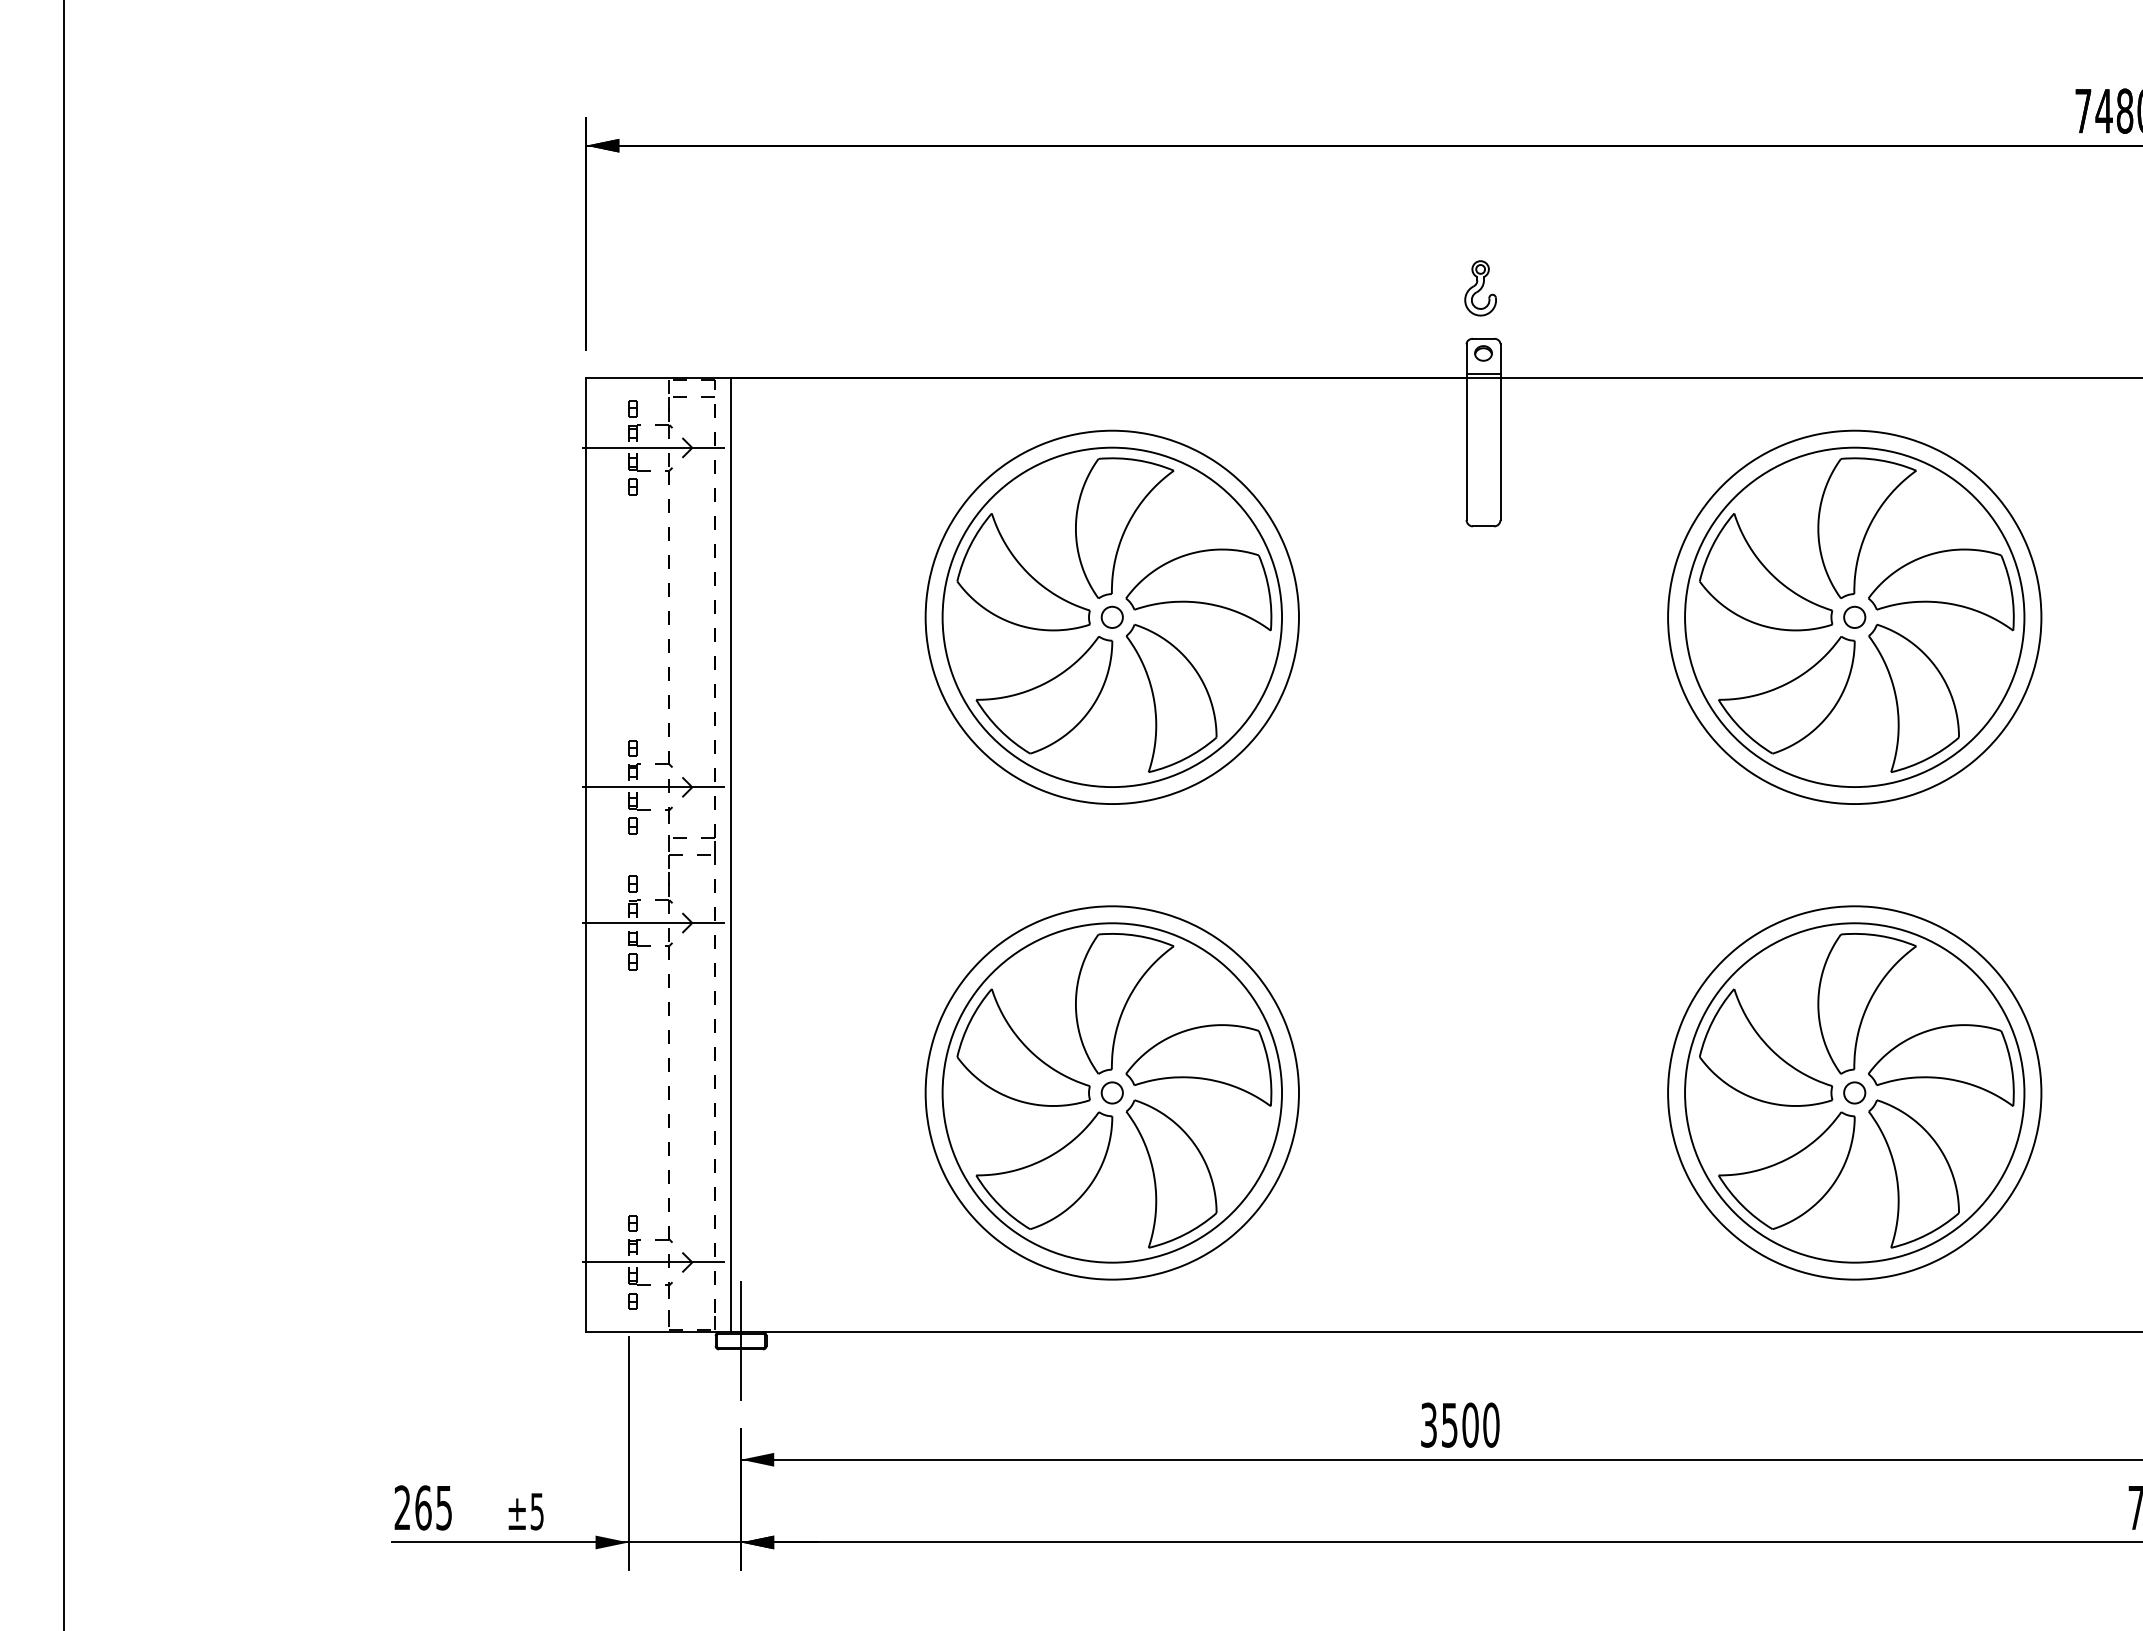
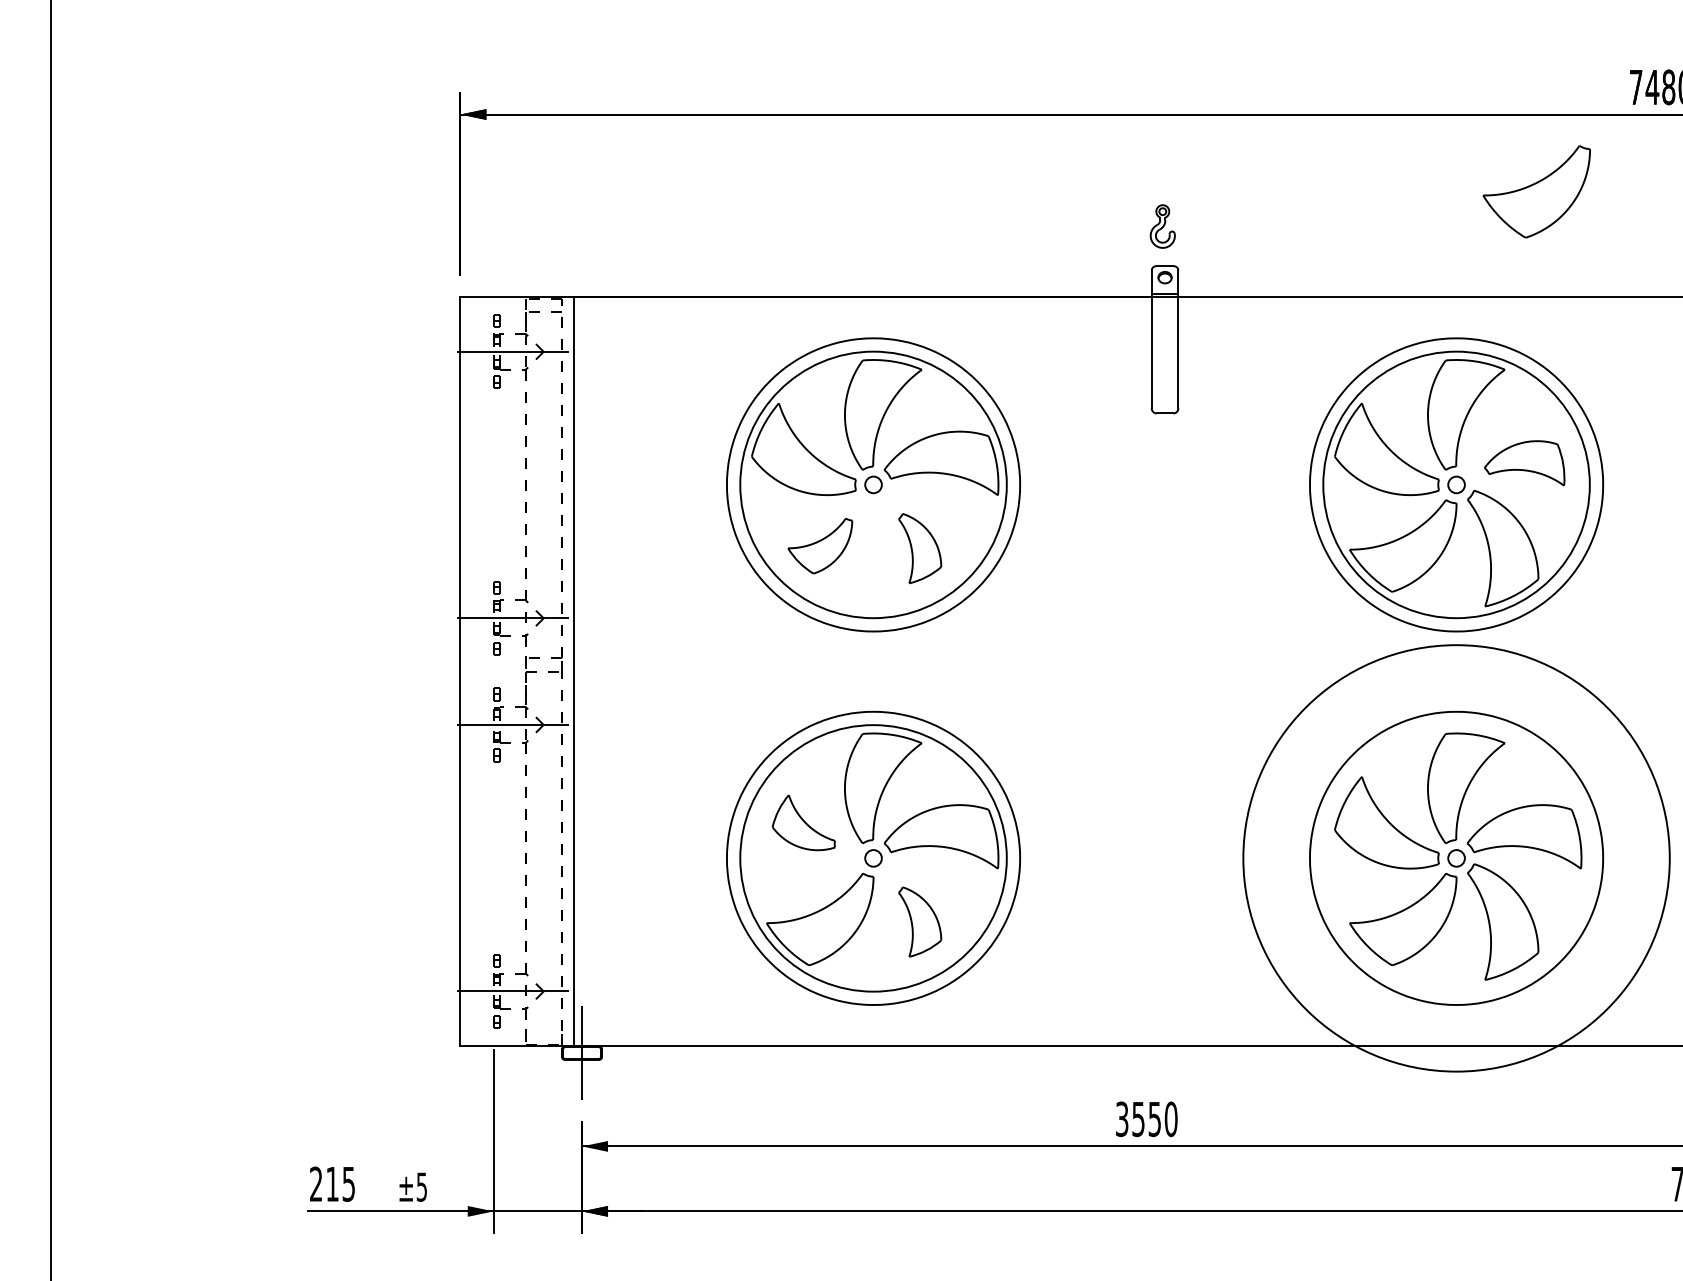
part: (1956, 244) -> (1536, 192), added
part: (1941, 589) -> (1524, 463), size x0.7
part: (1044, 695) -> (820, 546), size x0.6
part: (1171, 698) -> (920, 548), size x0.6
part: (1023, 1047) -> (803, 822), size x0.6
circle: (1854, 1092) -> (1456, 858), size x1.6
part: (1171, 1173) -> (920, 921), size x0.6
text: (1470, 1424) -> (1154, 1118), 3500 -> 3550
text: (423, 1507) -> (332, 1183), 265 -> 215

